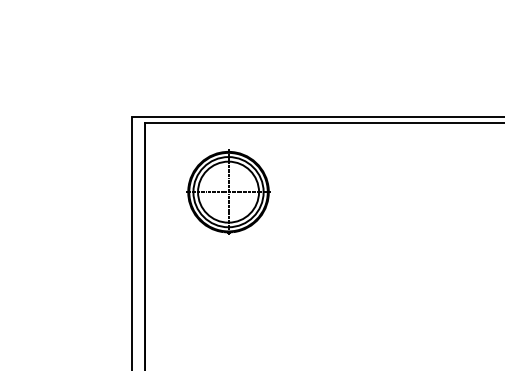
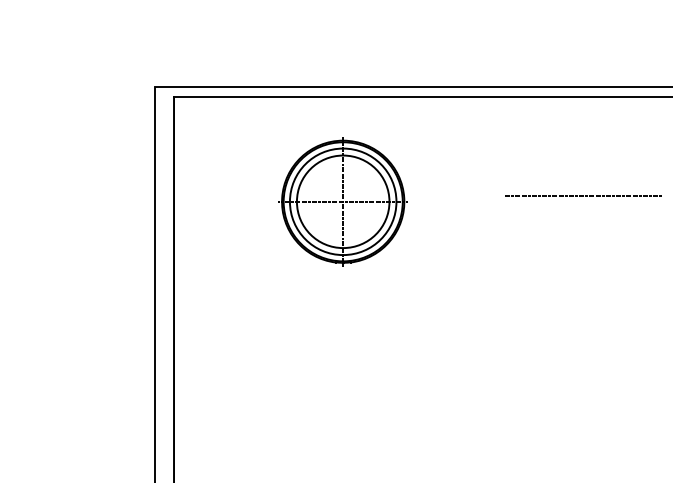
line: (414, 188) -> (582, 196), added
part: (228, 191) -> (343, 200), moved

